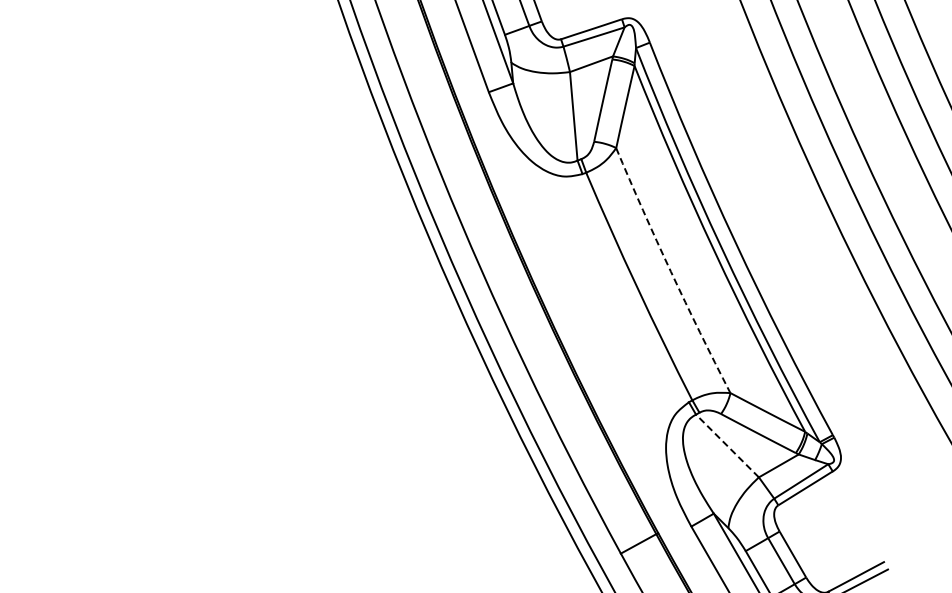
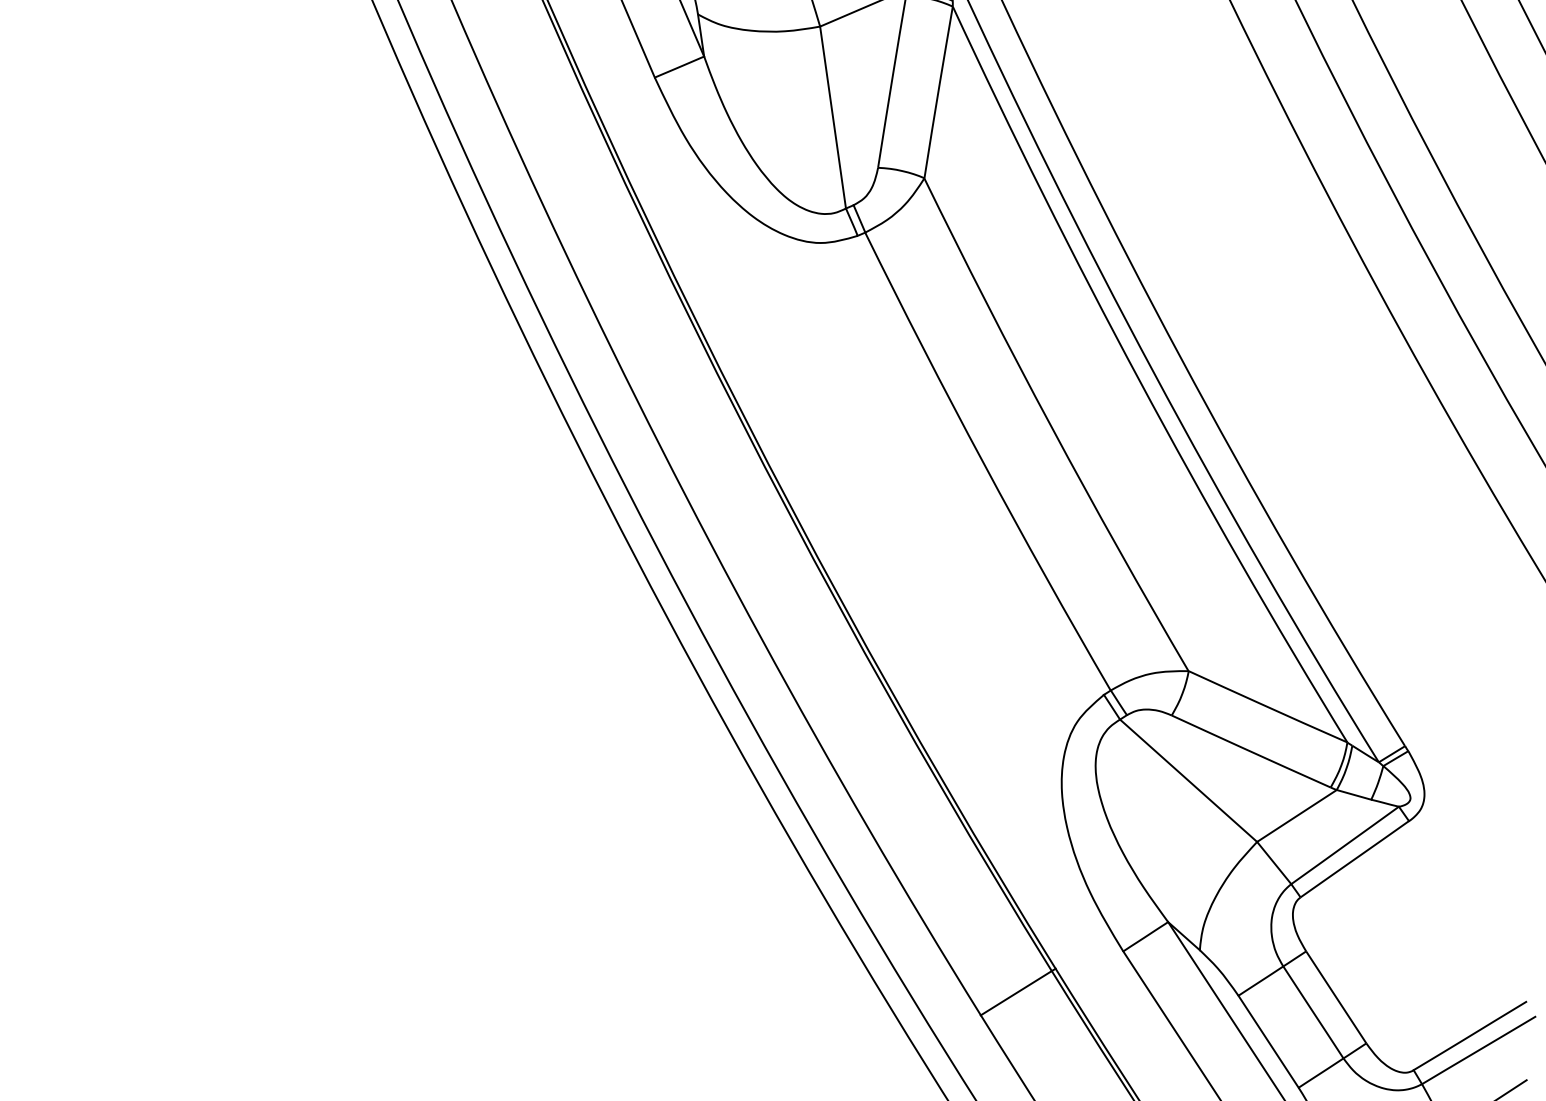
arc: (670, 271) -> (1050, 426), dashed -> solid
line: (727, 445) -> (1188, 779), dashed -> solid

